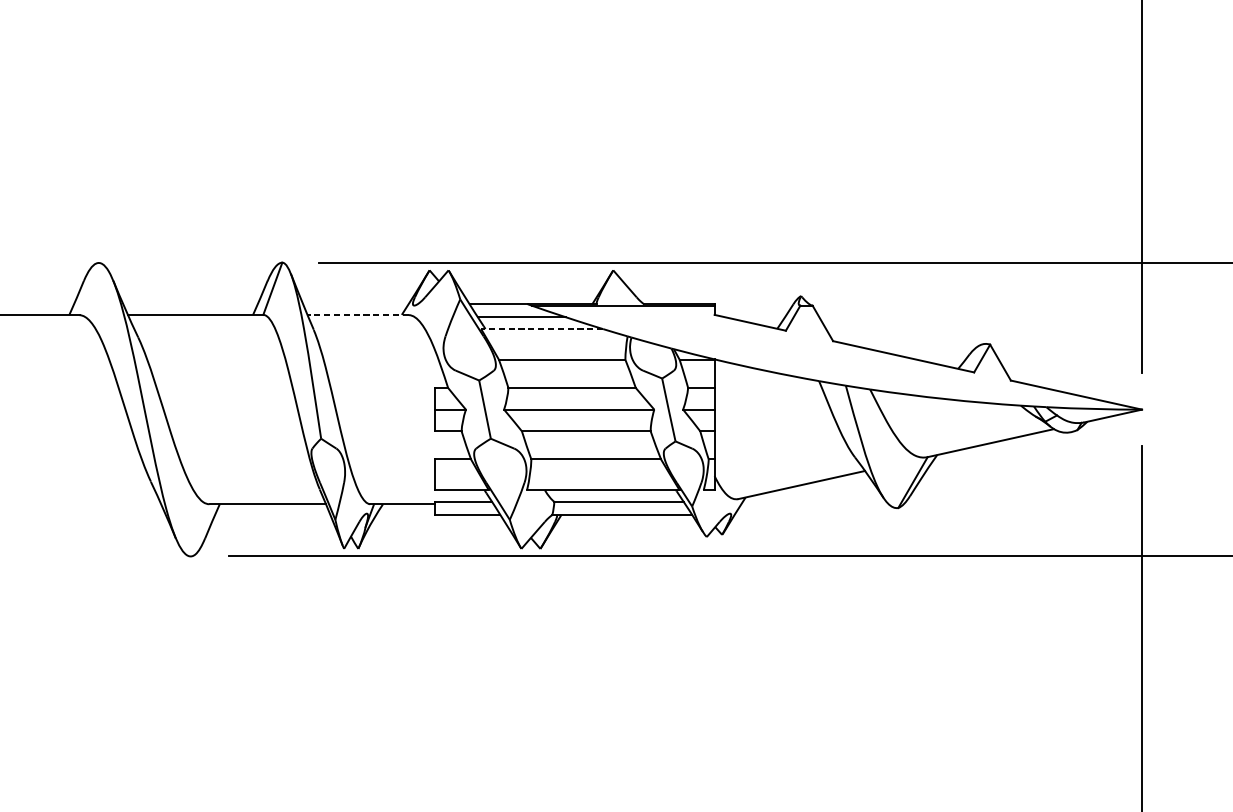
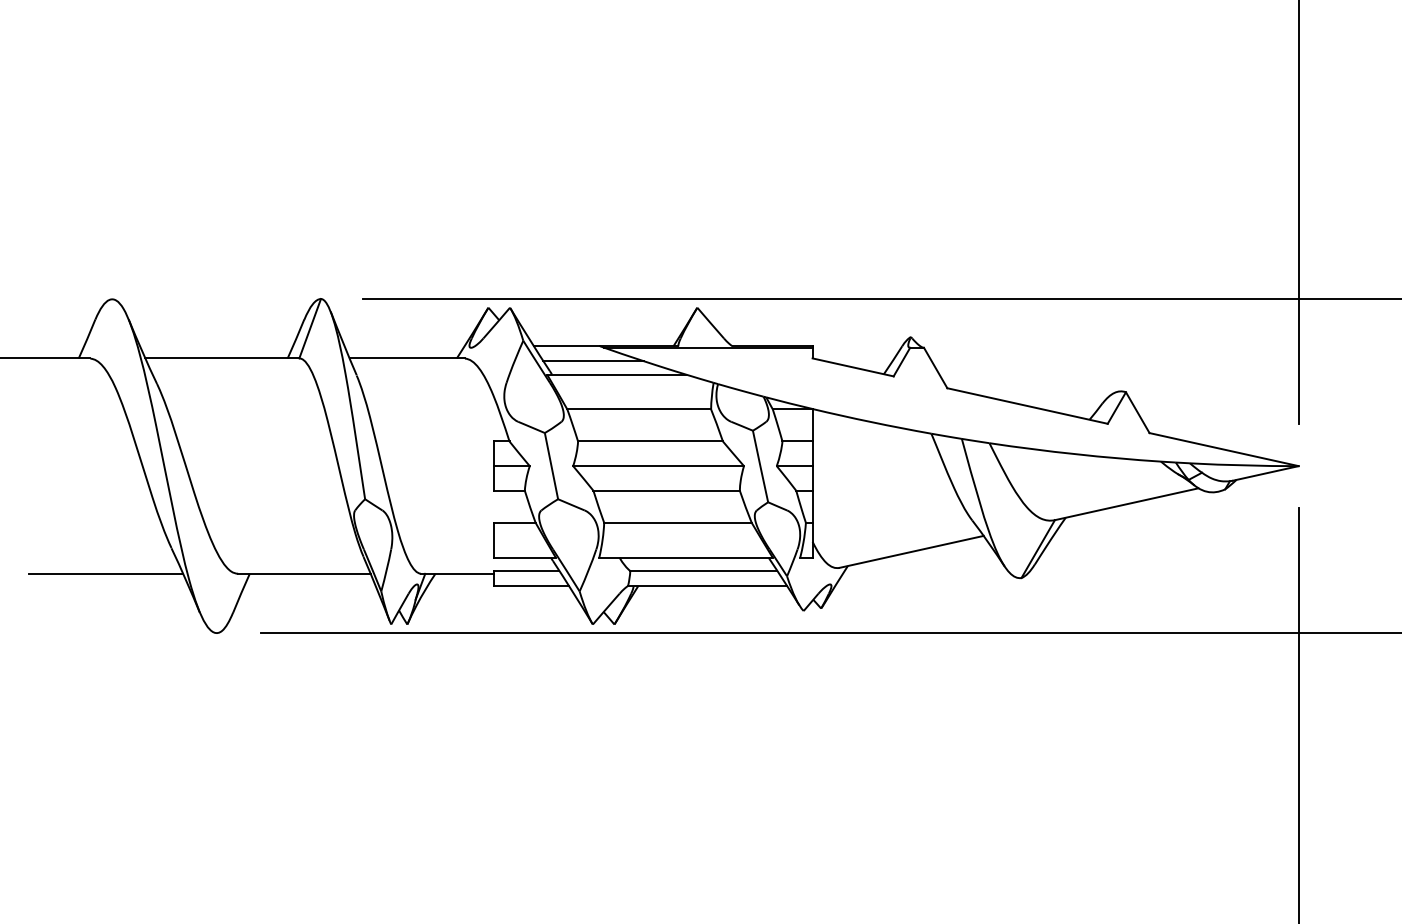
line: (358, 314) -> (407, 358), dashed -> solid
line: (541, 329) -> (615, 374), dashed -> solid
line: (93, 504) -> (106, 573), added

